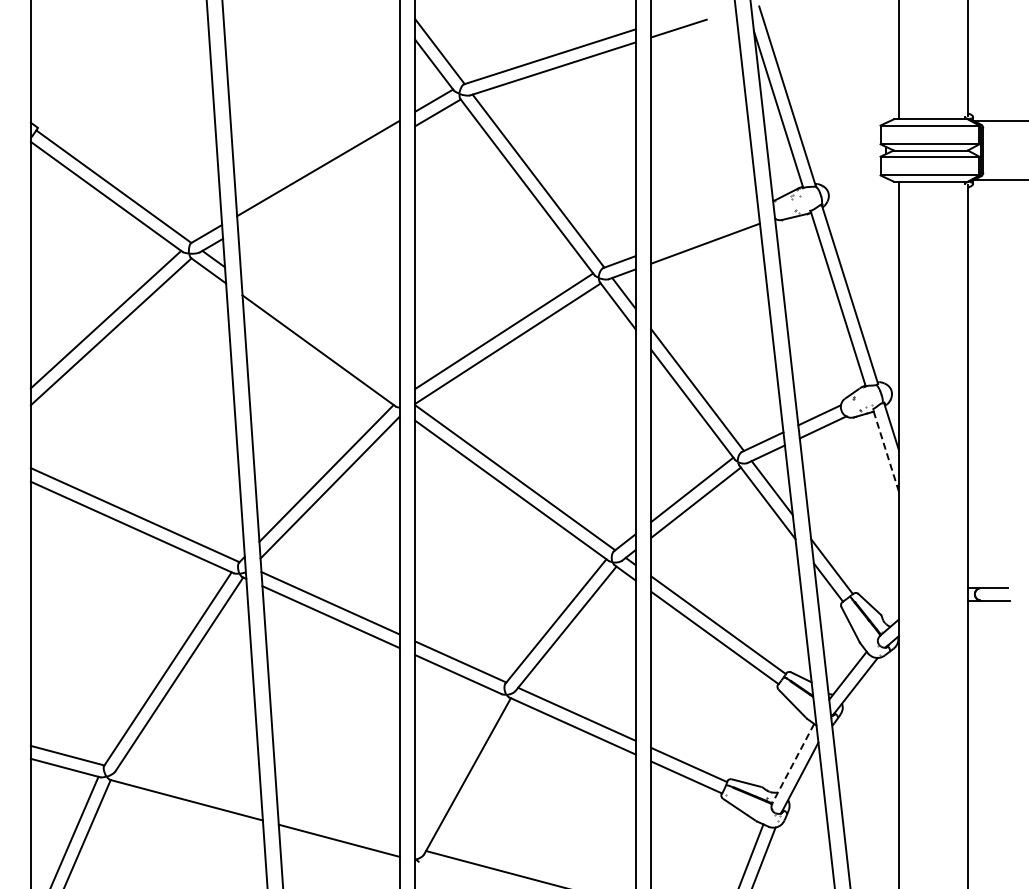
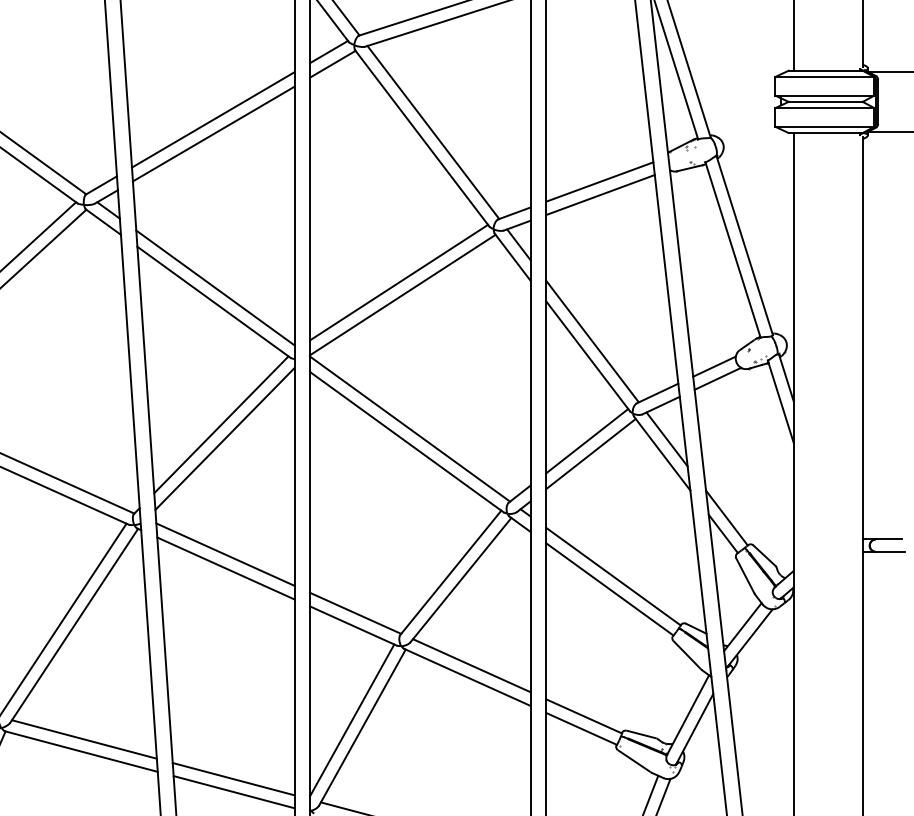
line: (318, 182) -> (213, 133), added
line: (704, 230) -> (599, 181), added
line: (320, 336) -> (215, 287), added
line: (885, 449) -> (780, 400), dashed -> solid
line: (793, 763) -> (688, 714), dashed -> solid
line: (457, 768) -> (352, 719), added
line: (189, 787) -> (84, 738), added
line: (338, 827) -> (233, 778), added

